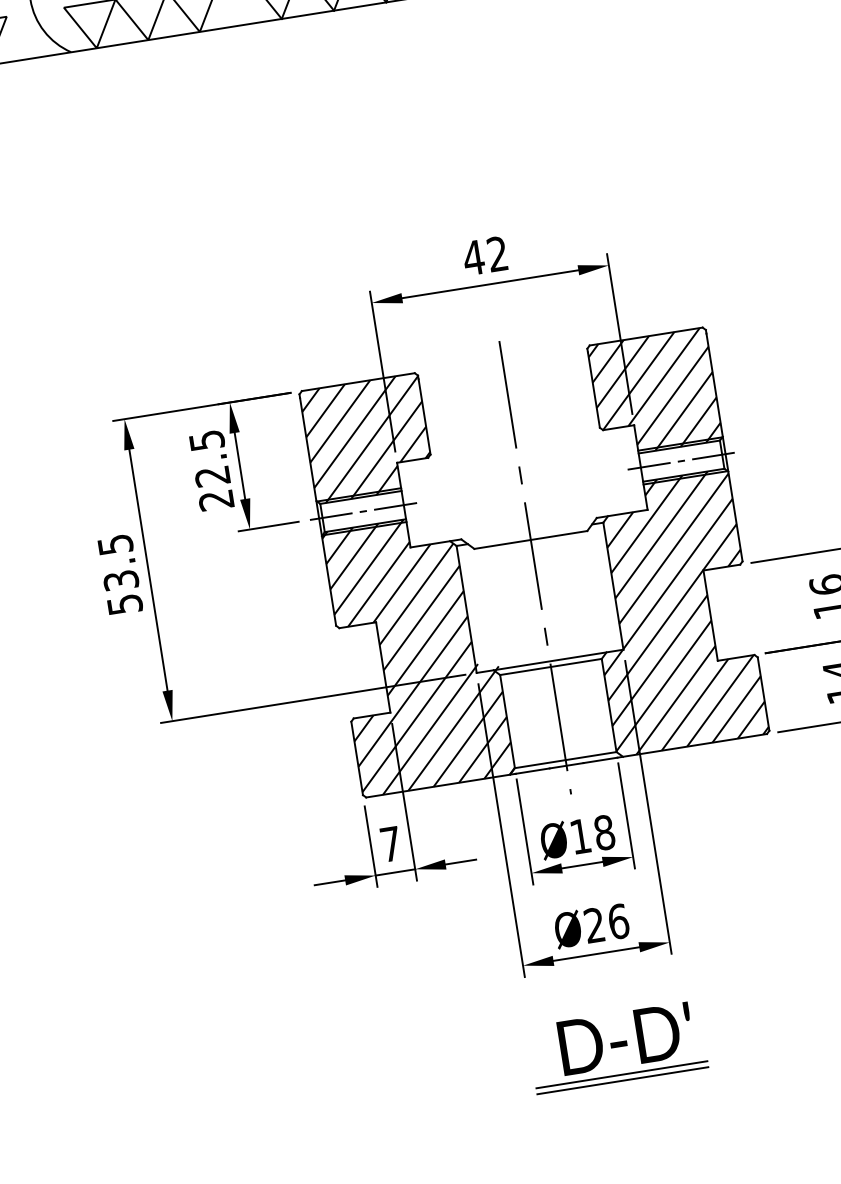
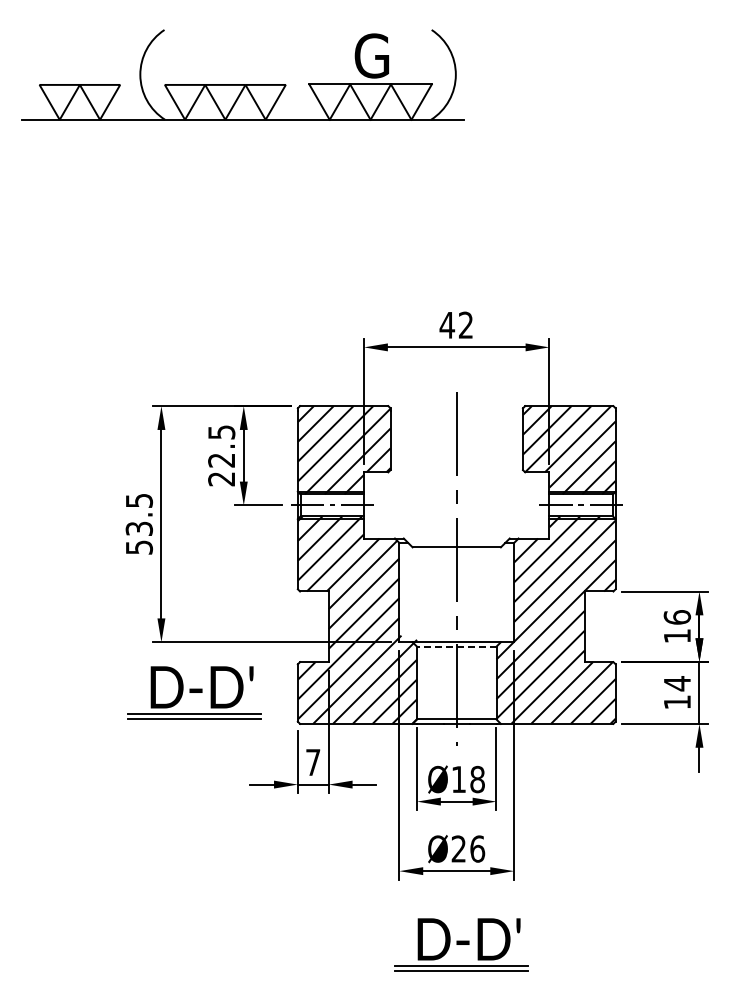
line: (550, 666) -> (456, 646), solid -> dashed
part: (224, 778) -> (194, 692), added

